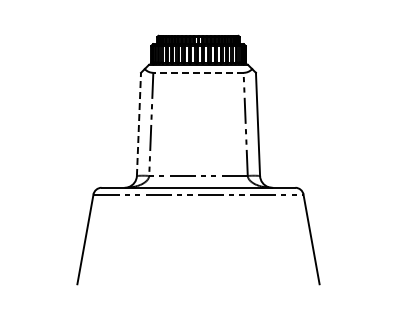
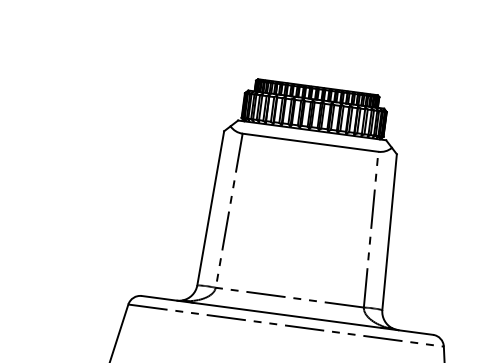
line: (198, 72) -> (310, 142), dashed -> solid
line: (138, 124) -> (210, 208), dashed -> solid

